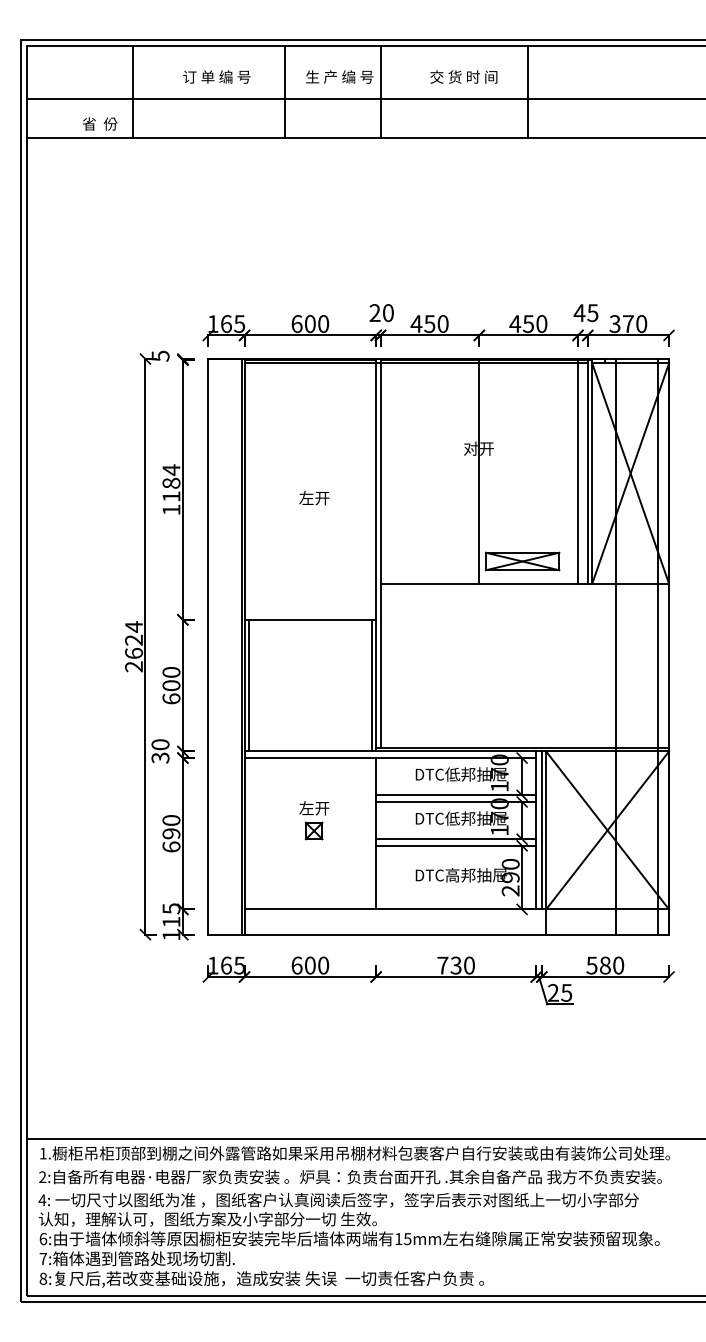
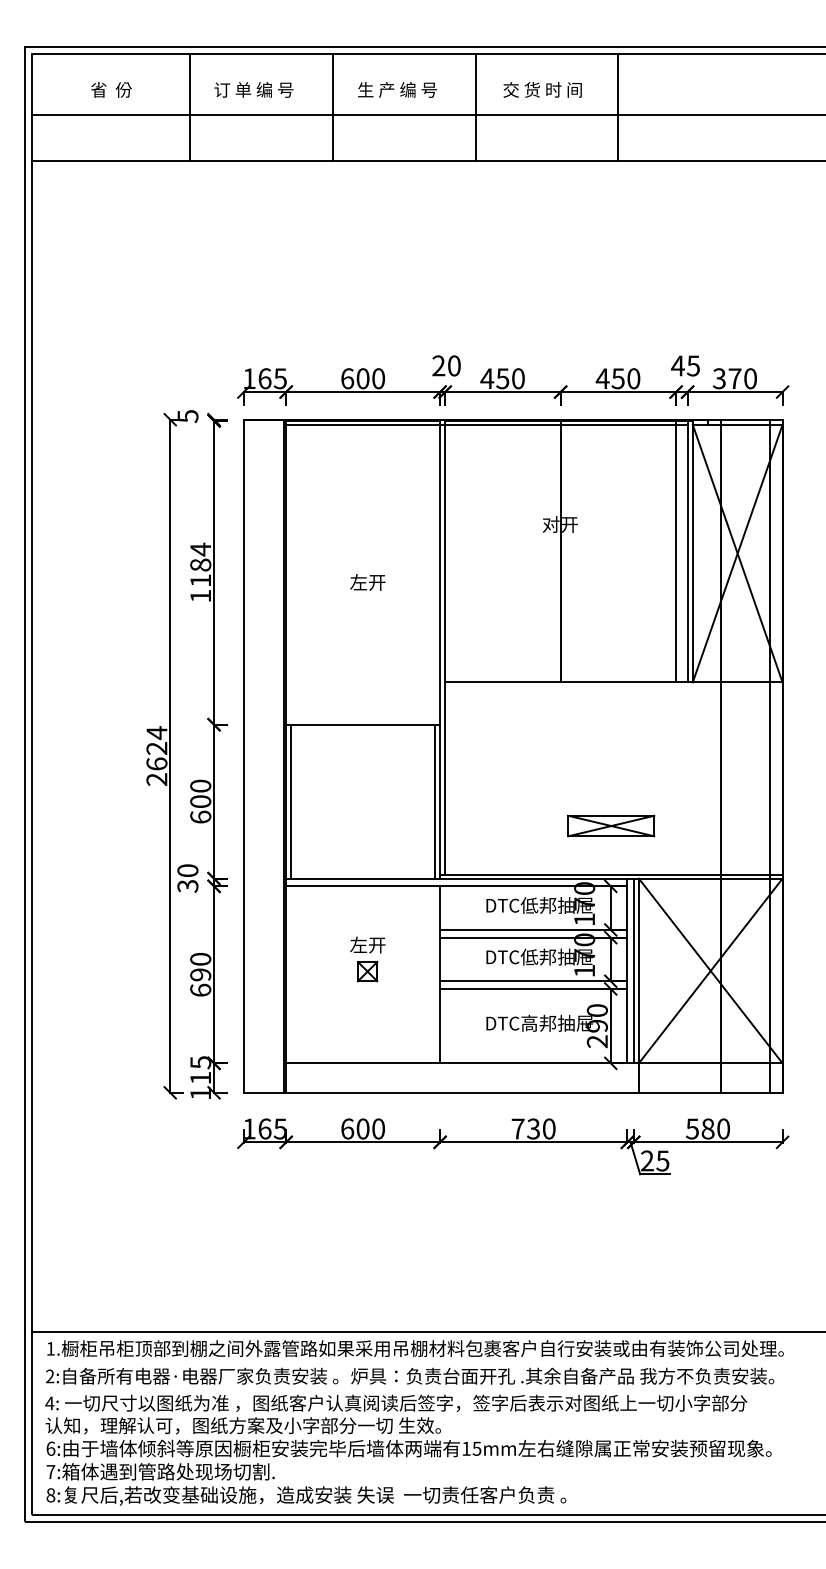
line: (132, 91) -> (190, 106), moved
line: (381, 91) -> (475, 106), moved
text: (100, 123) -> (111, 89), moved
part: (522, 561) -> (611, 826), moved

